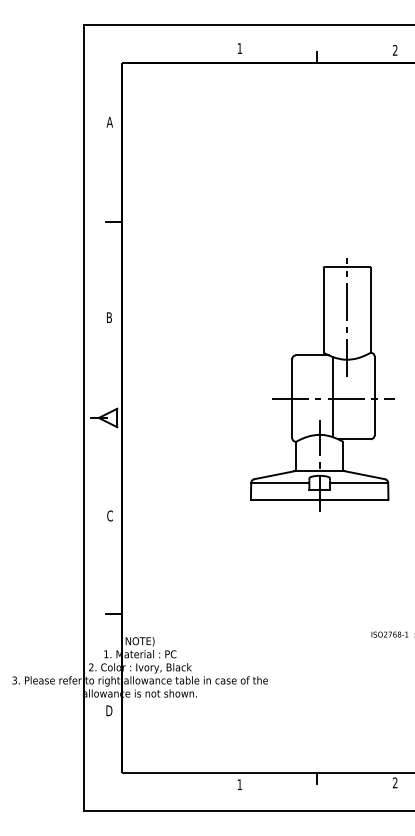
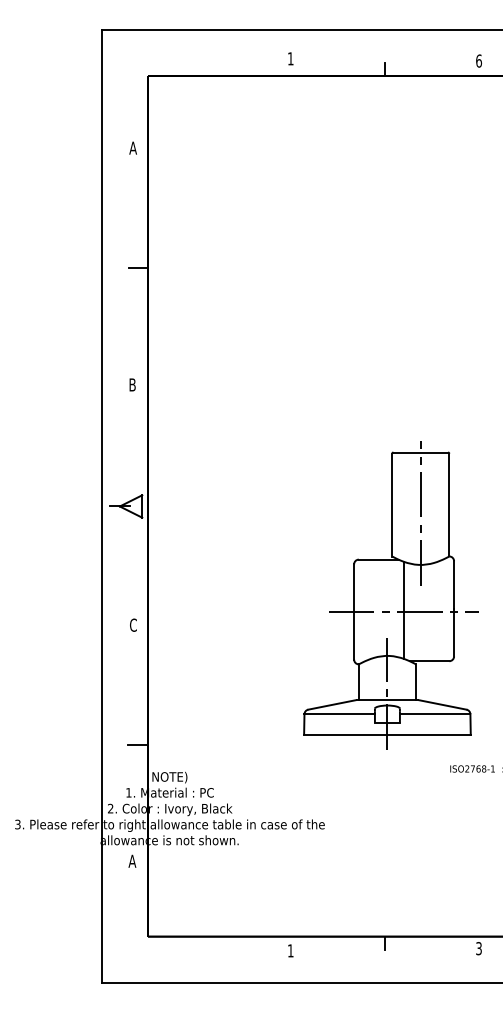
text: (395, 49) -> (479, 60), 2 -> 6
part: (322, 384) -> (390, 595), moved
text: (109, 710) -> (132, 860), D -> A
text: (394, 782) -> (478, 948), 2 -> 3

